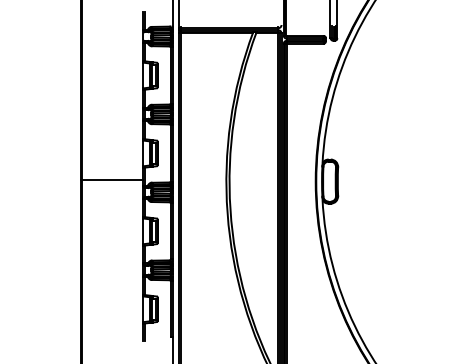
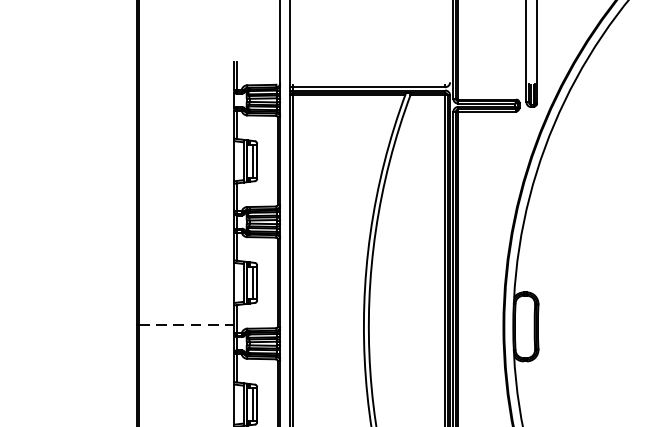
line: (113, 180) -> (187, 325), solid -> dashed

